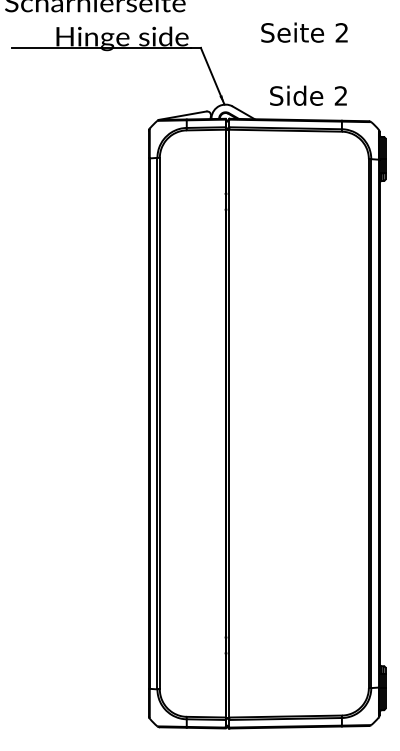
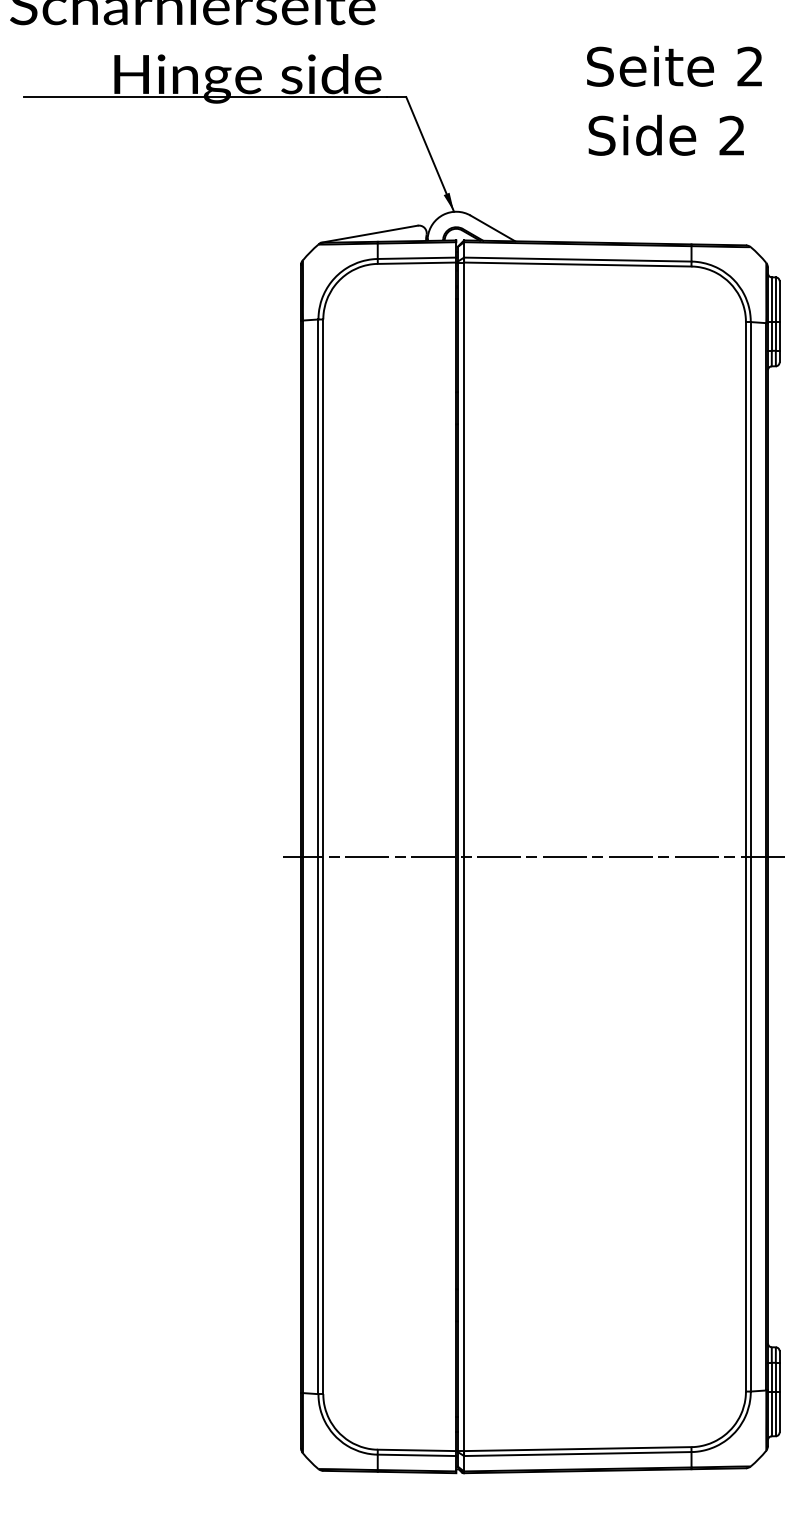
text: (304, 32) -> (674, 65), moved
text: (308, 95) -> (666, 134), moved
line: (263, 423) -> (532, 856), added

